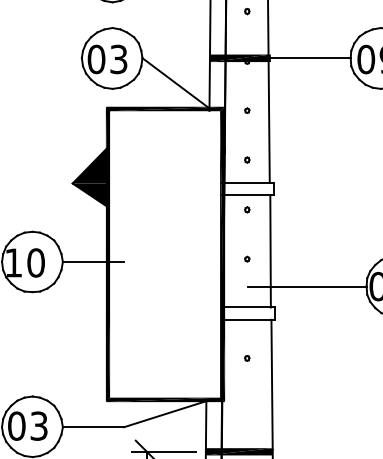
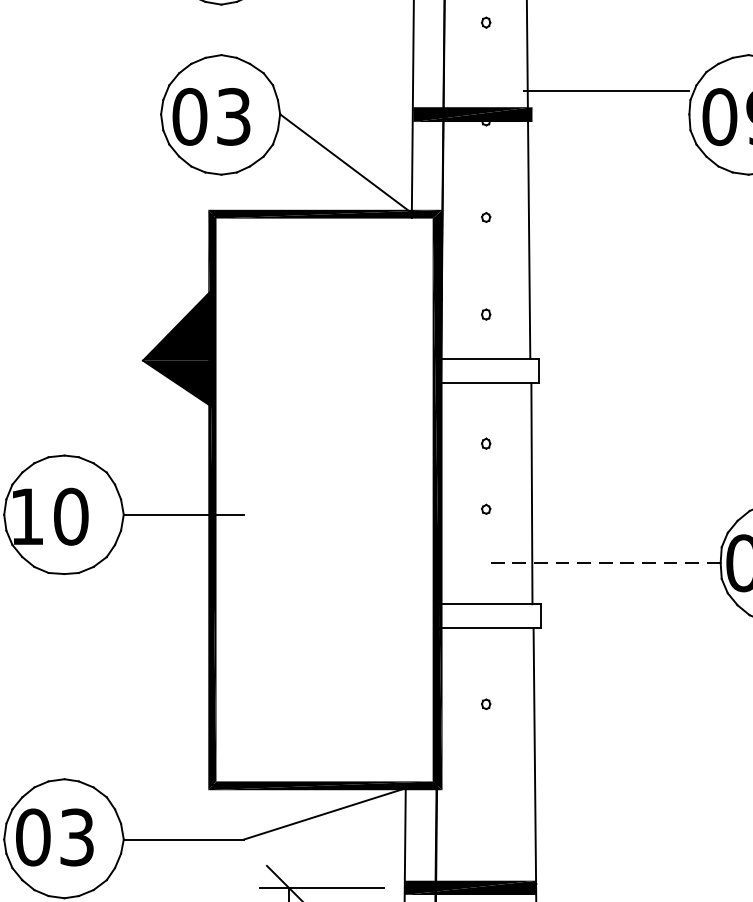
line: (308, 58) -> (606, 91), moved
part: (247, 209) -> (486, 443), moved
line: (306, 286) -> (602, 563), solid -> dashed

